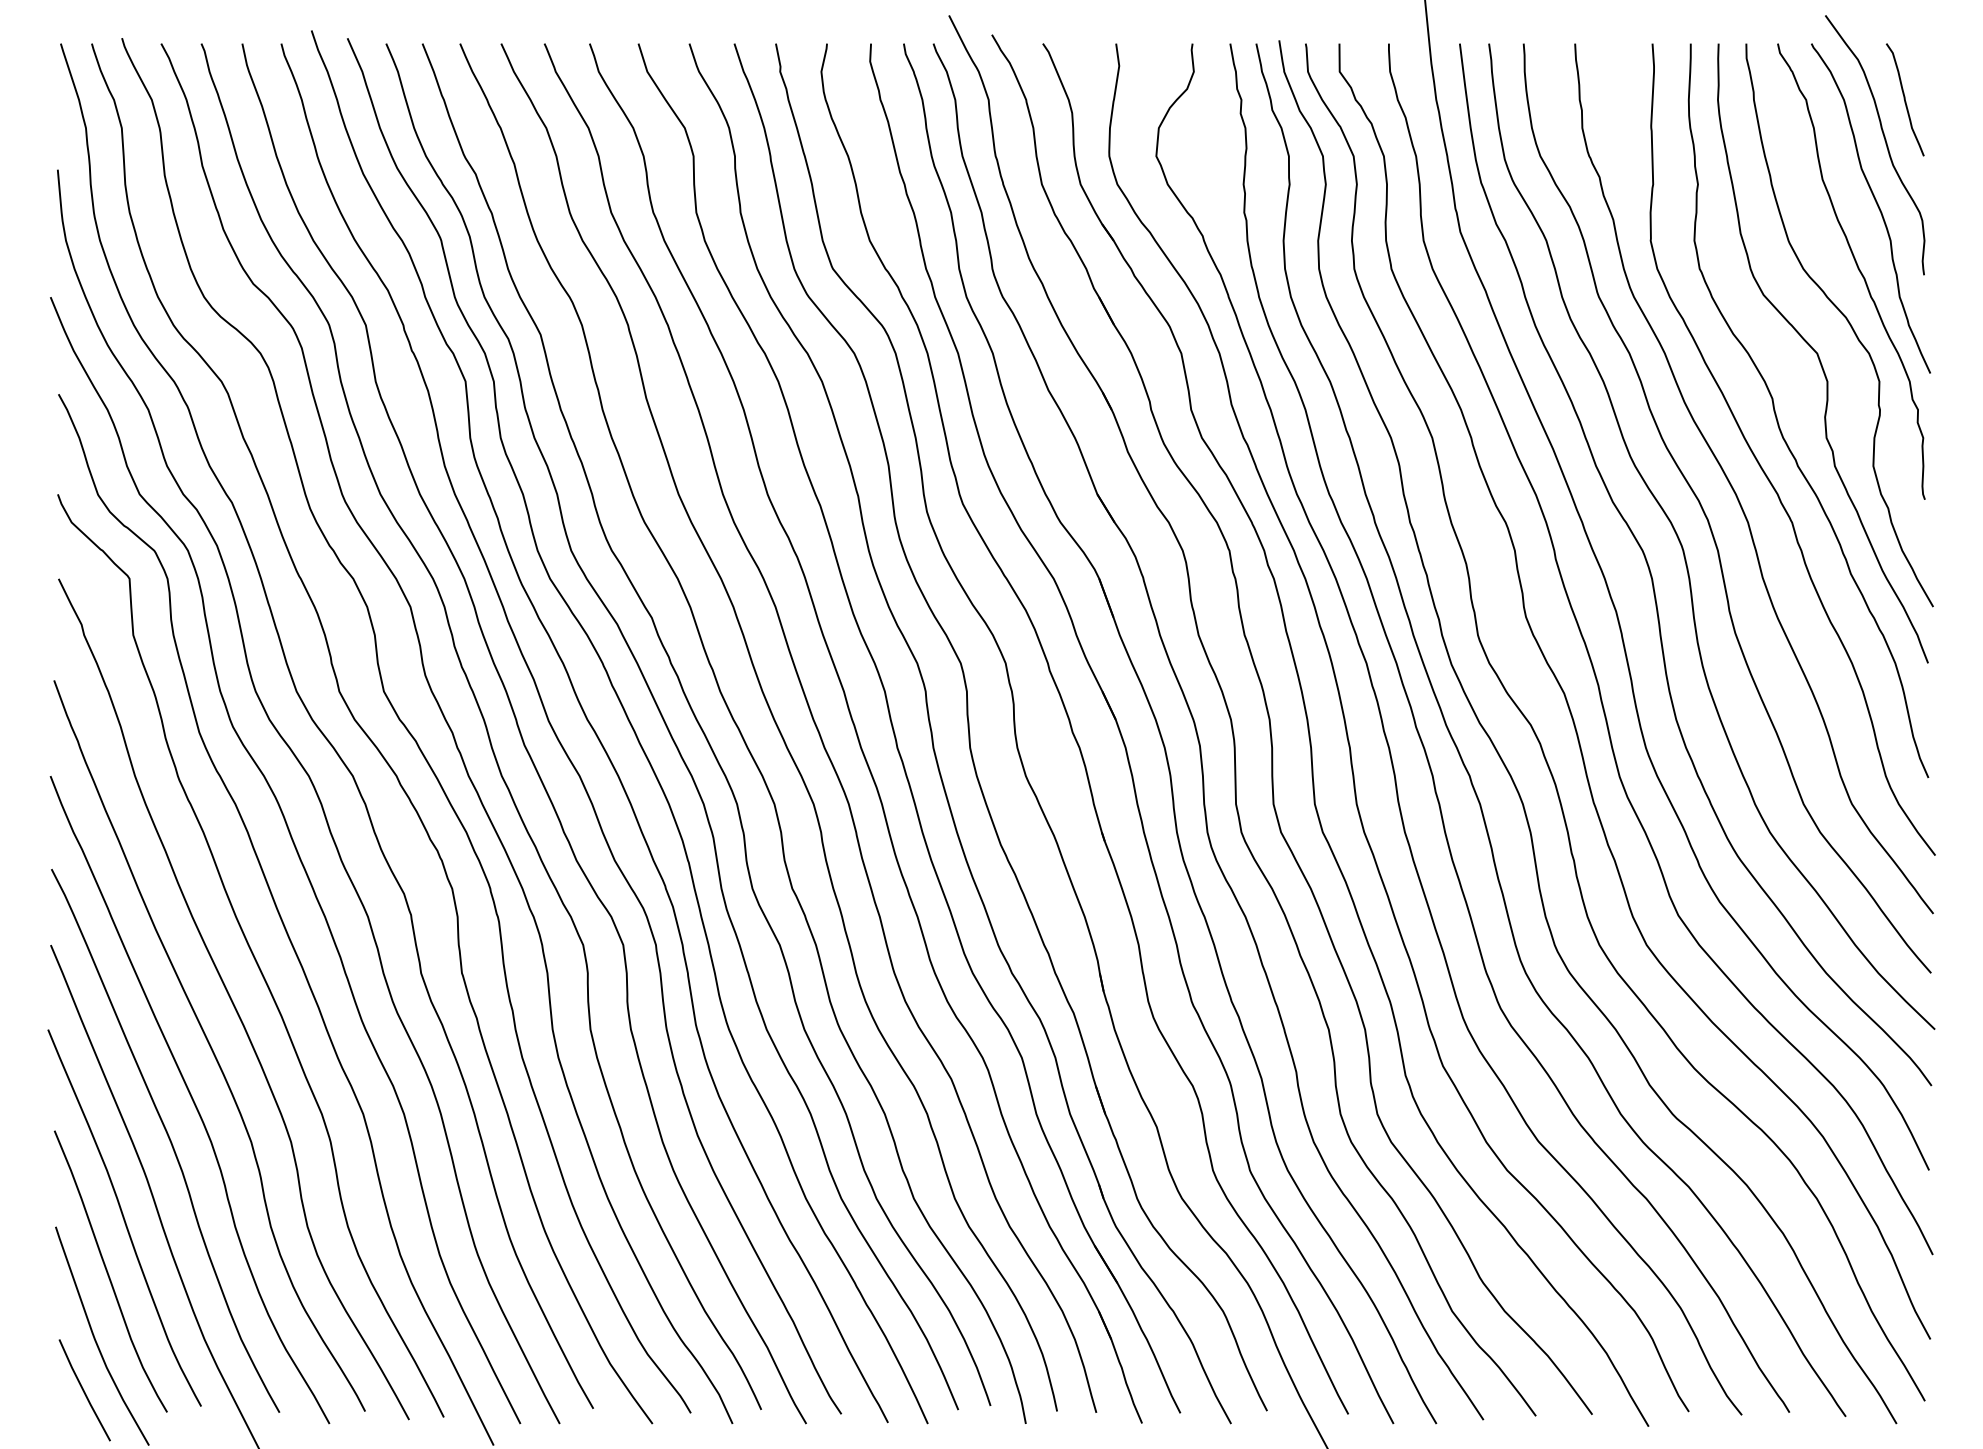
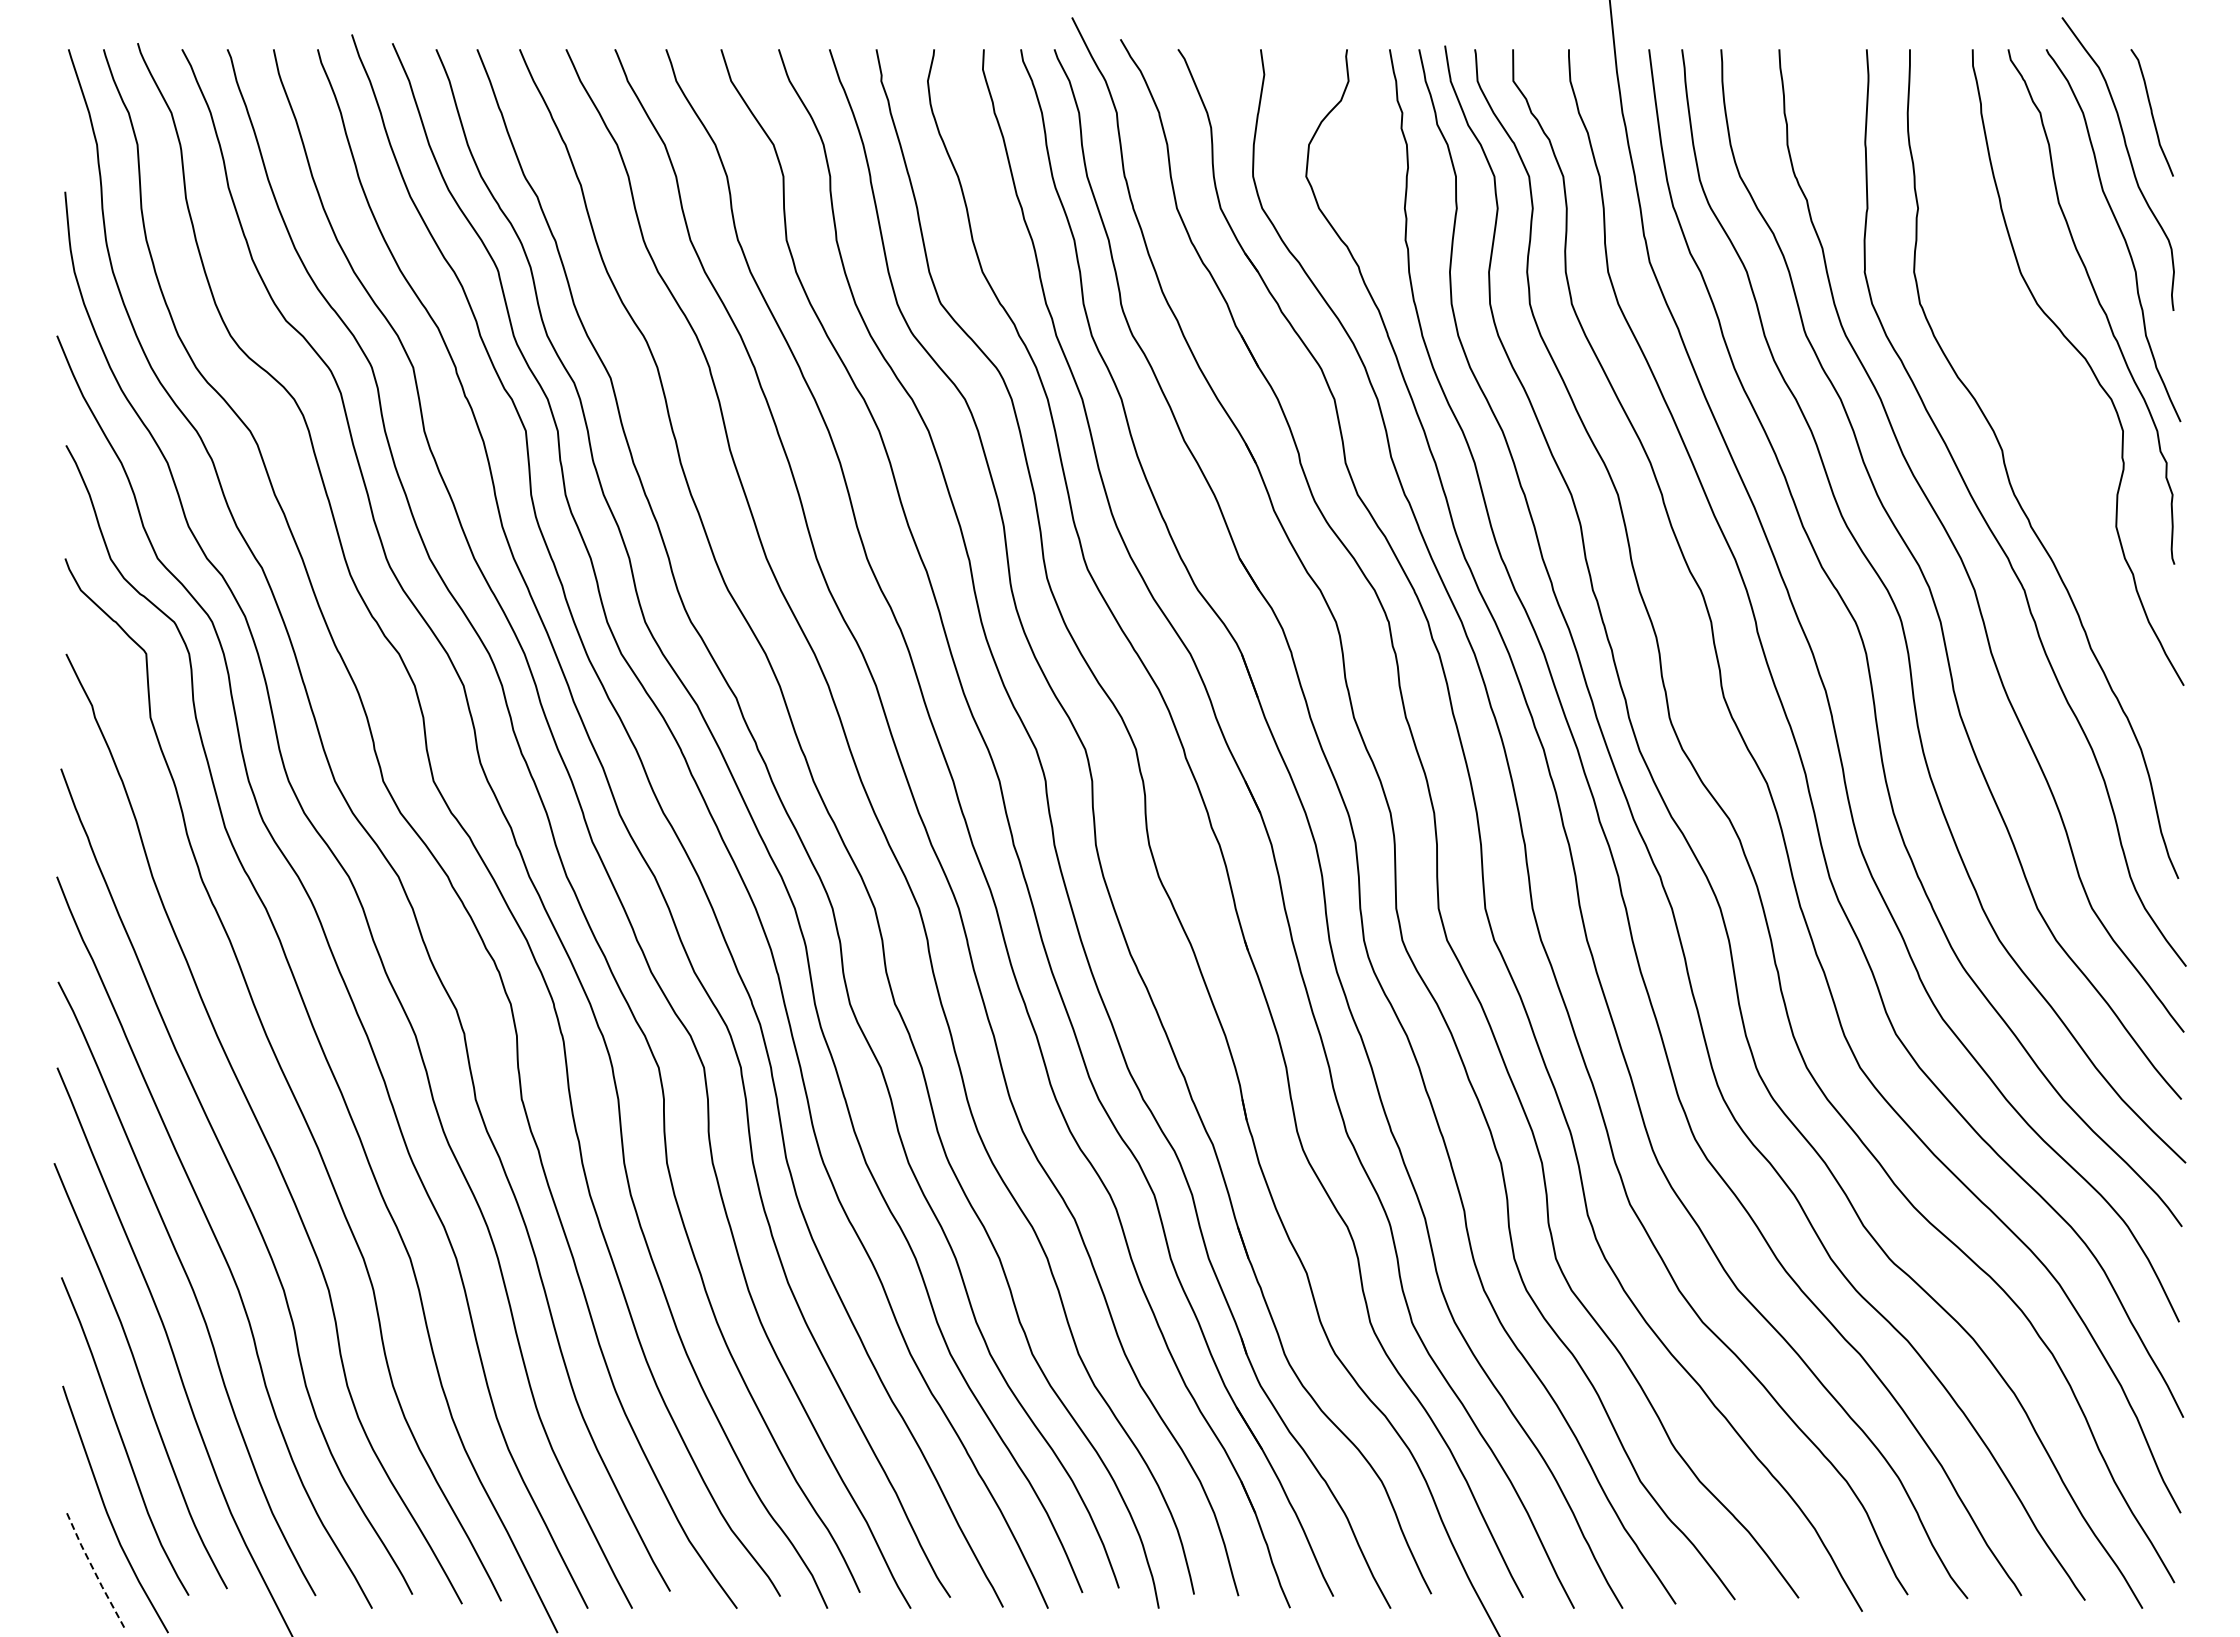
curve: (1818, 354) -> (2054, 400), removed
line: (83, 1391) -> (94, 1571), solid -> dashed

